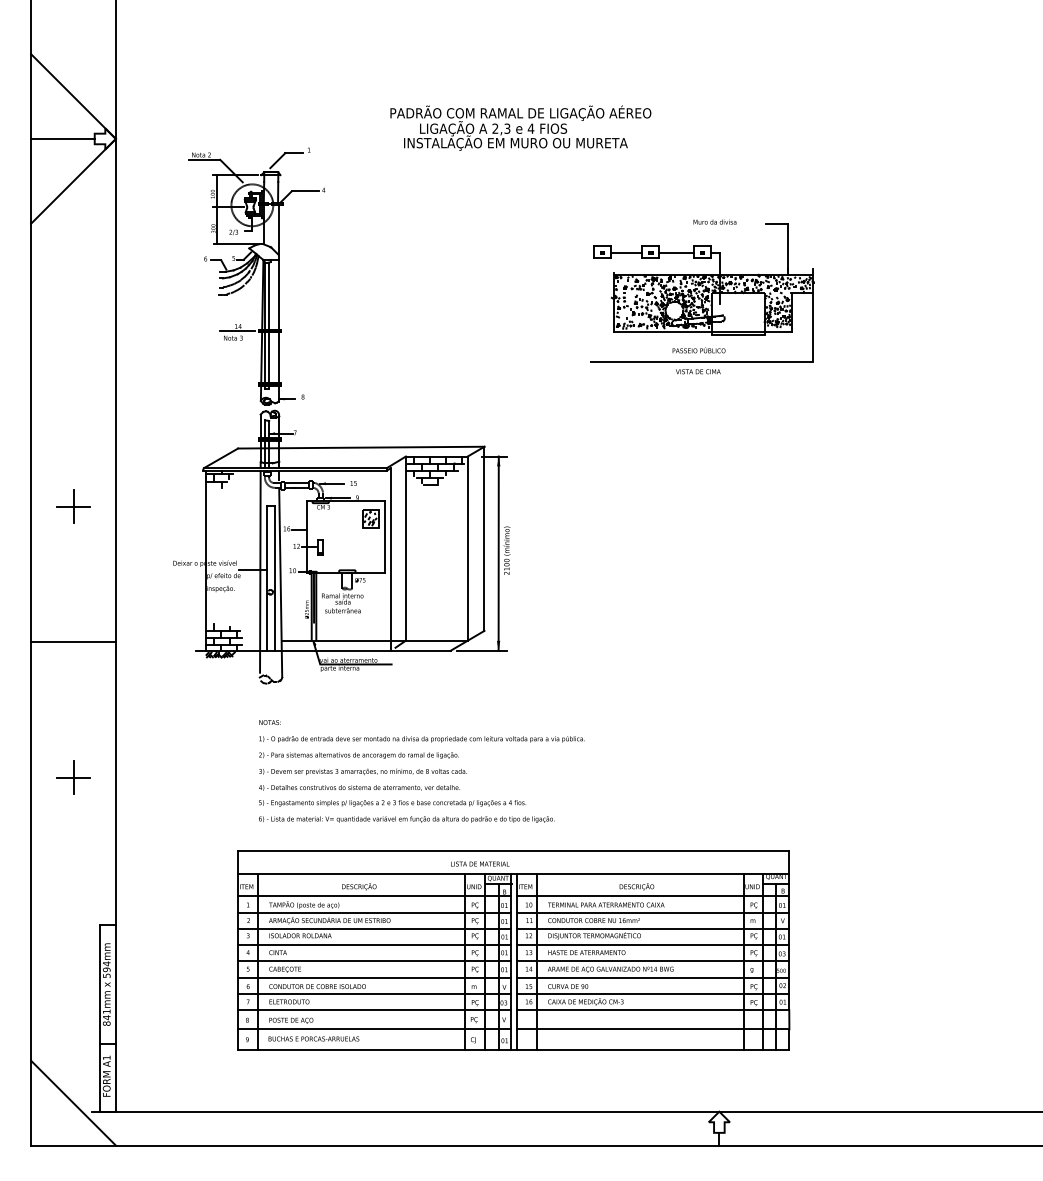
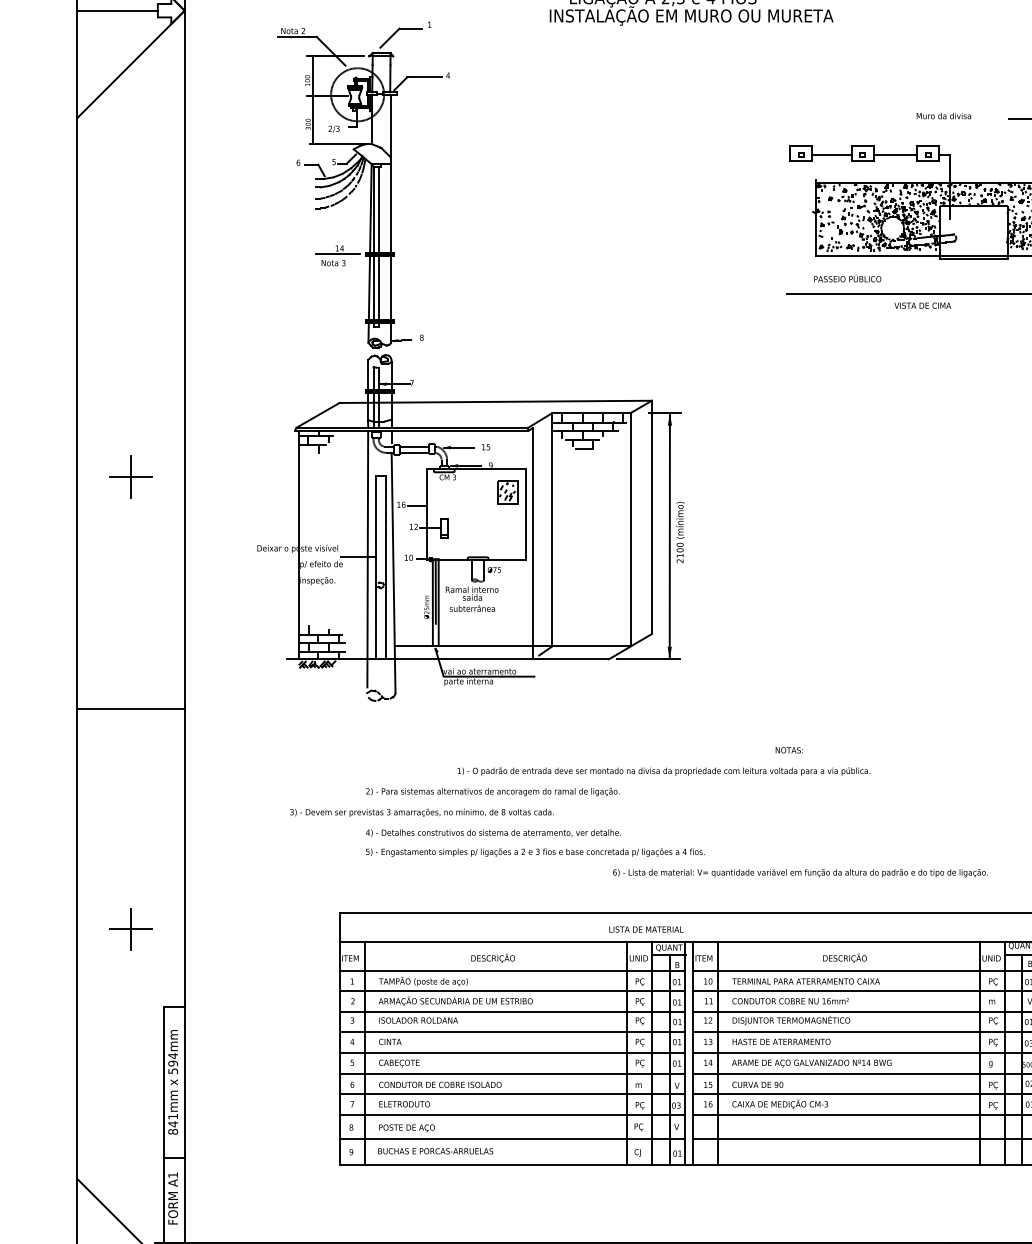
text: (698, 350) -> (847, 278), moved
line: (73, 642) -> (130, 709), moved
text: (269, 722) -> (788, 750), moved
text: (421, 739) -> (663, 771), moved
text: (362, 771) -> (421, 812), moved
part: (73, 777) -> (130, 928), moved
text: (406, 819) -> (800, 873), moved

